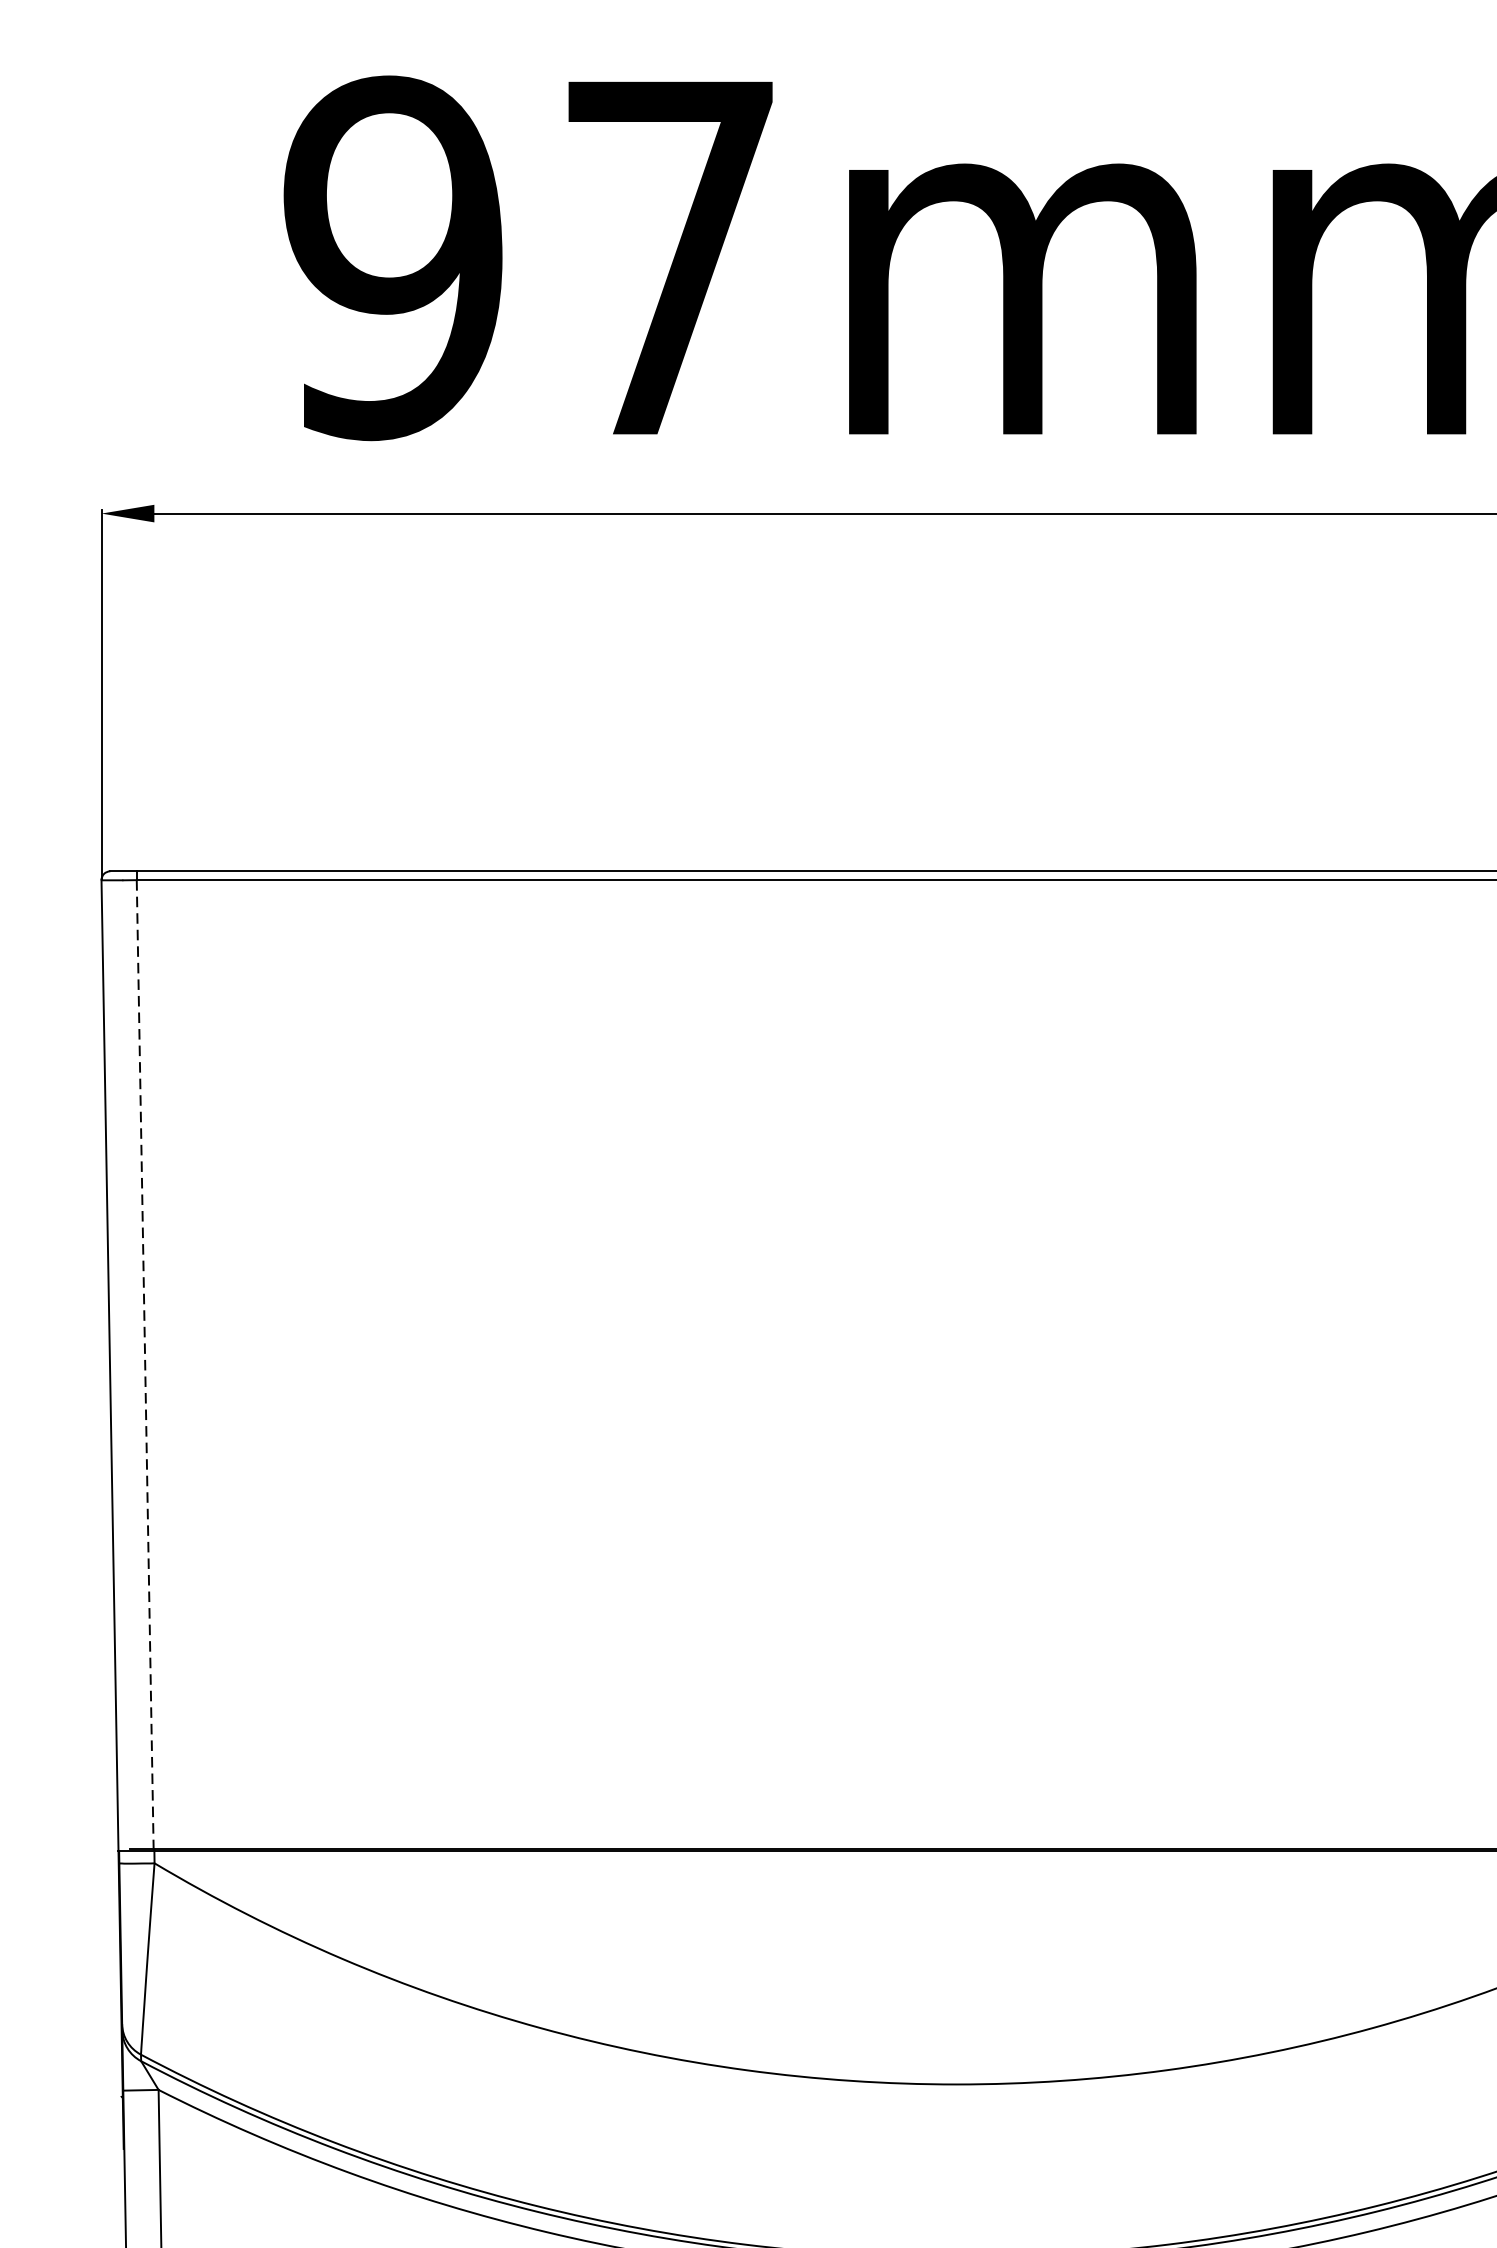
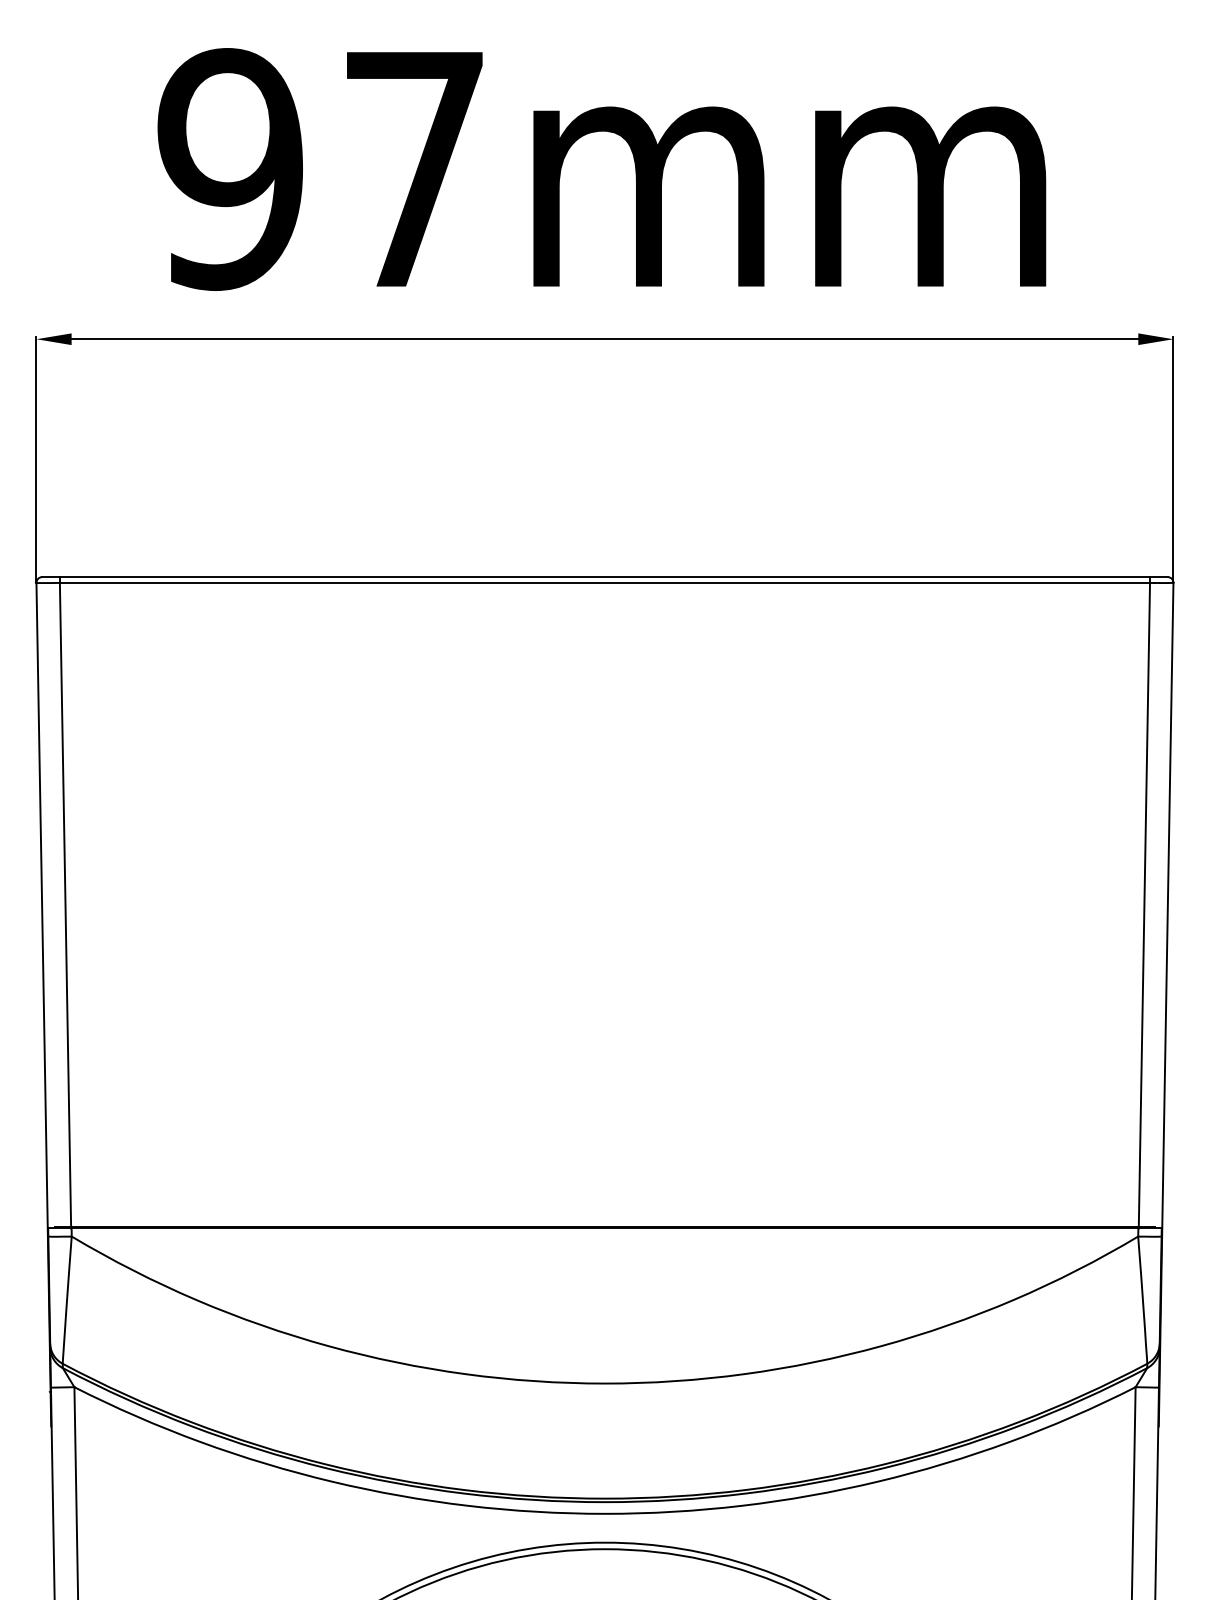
line: (145, 1365) -> (65, 905), dashed -> solid

